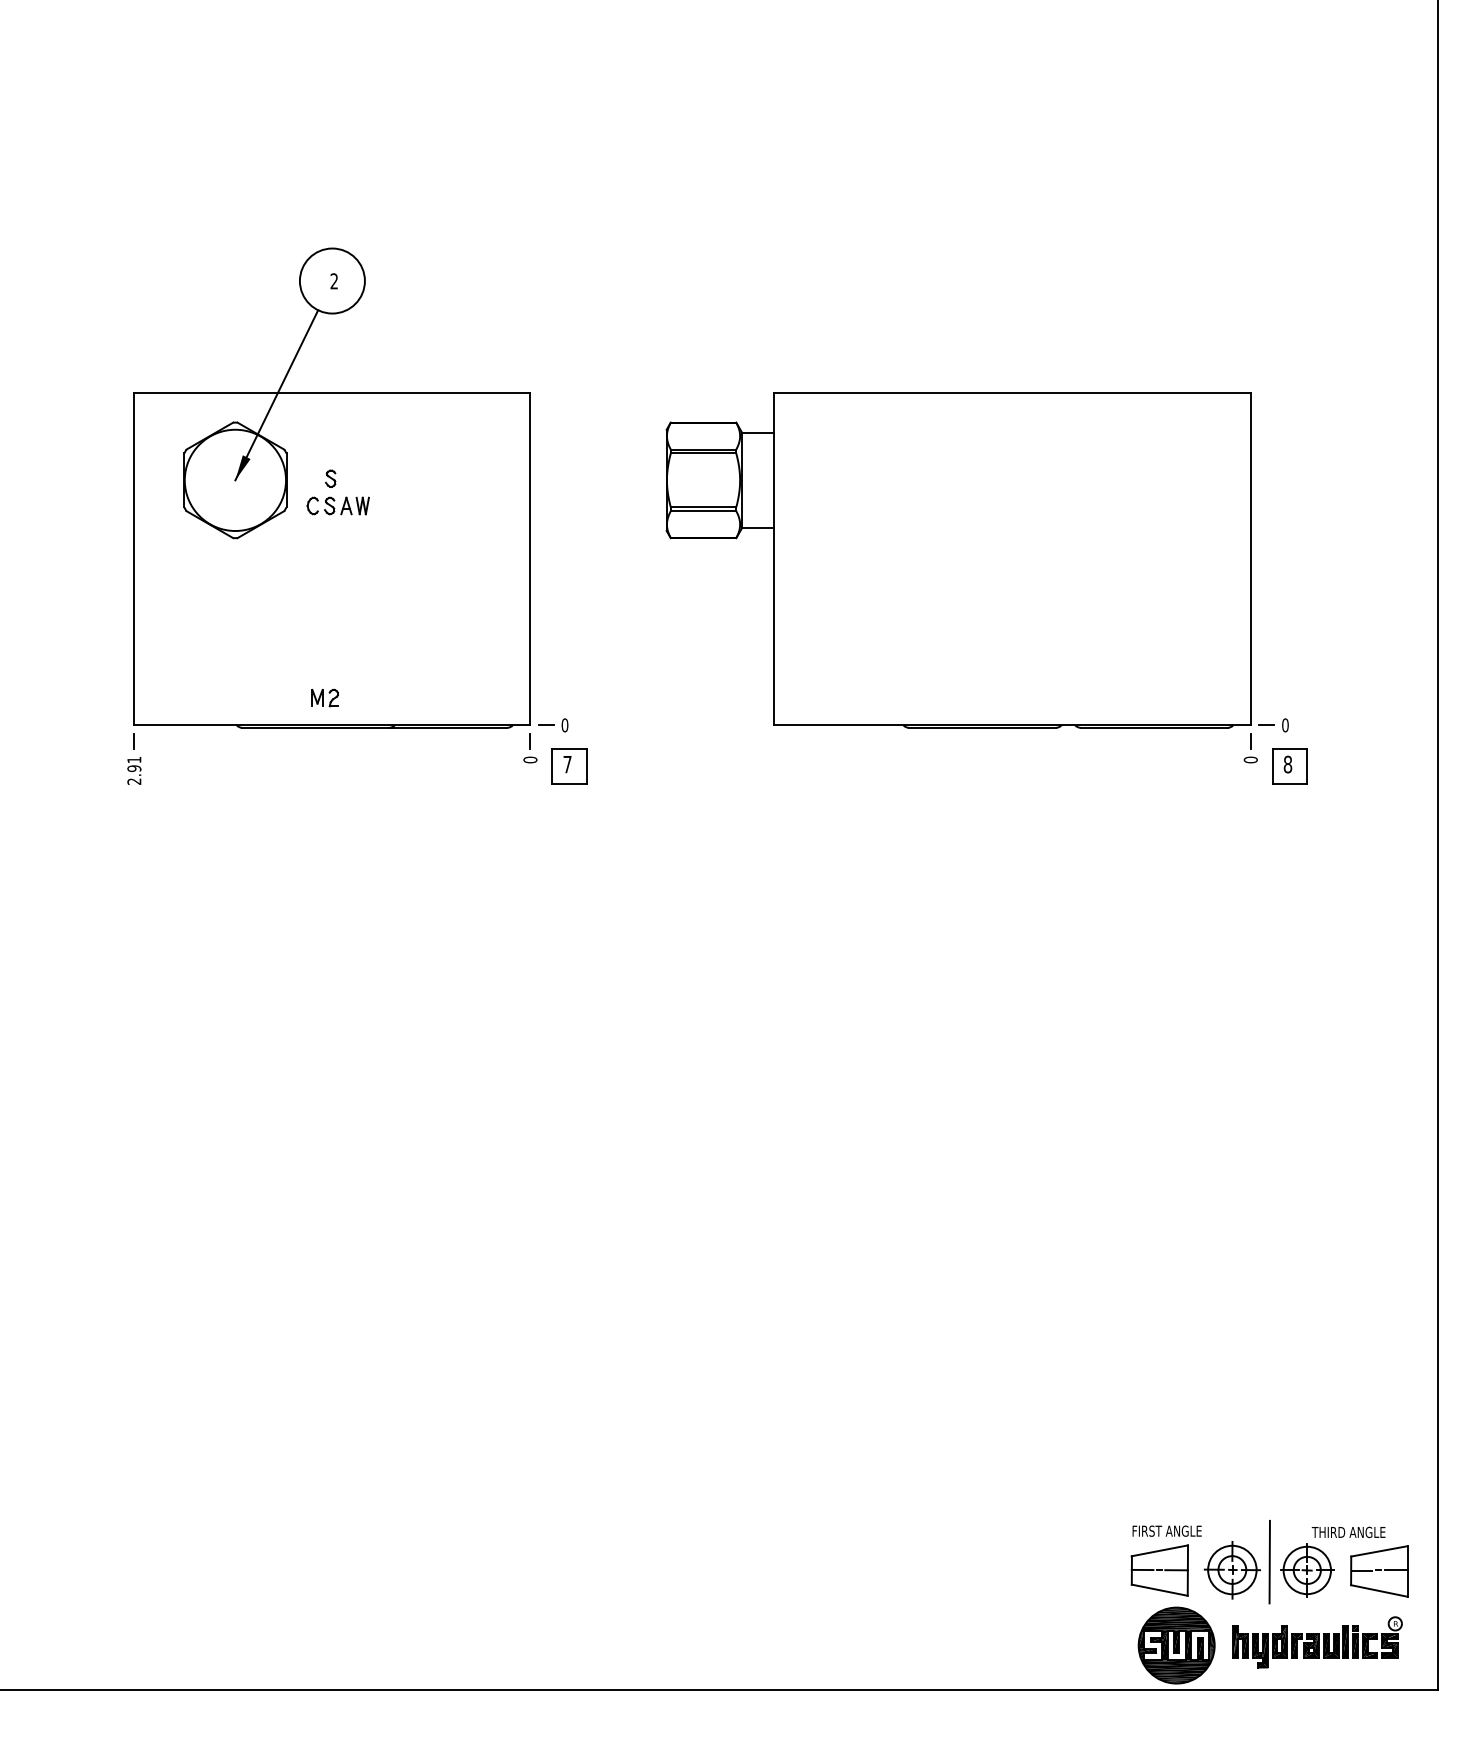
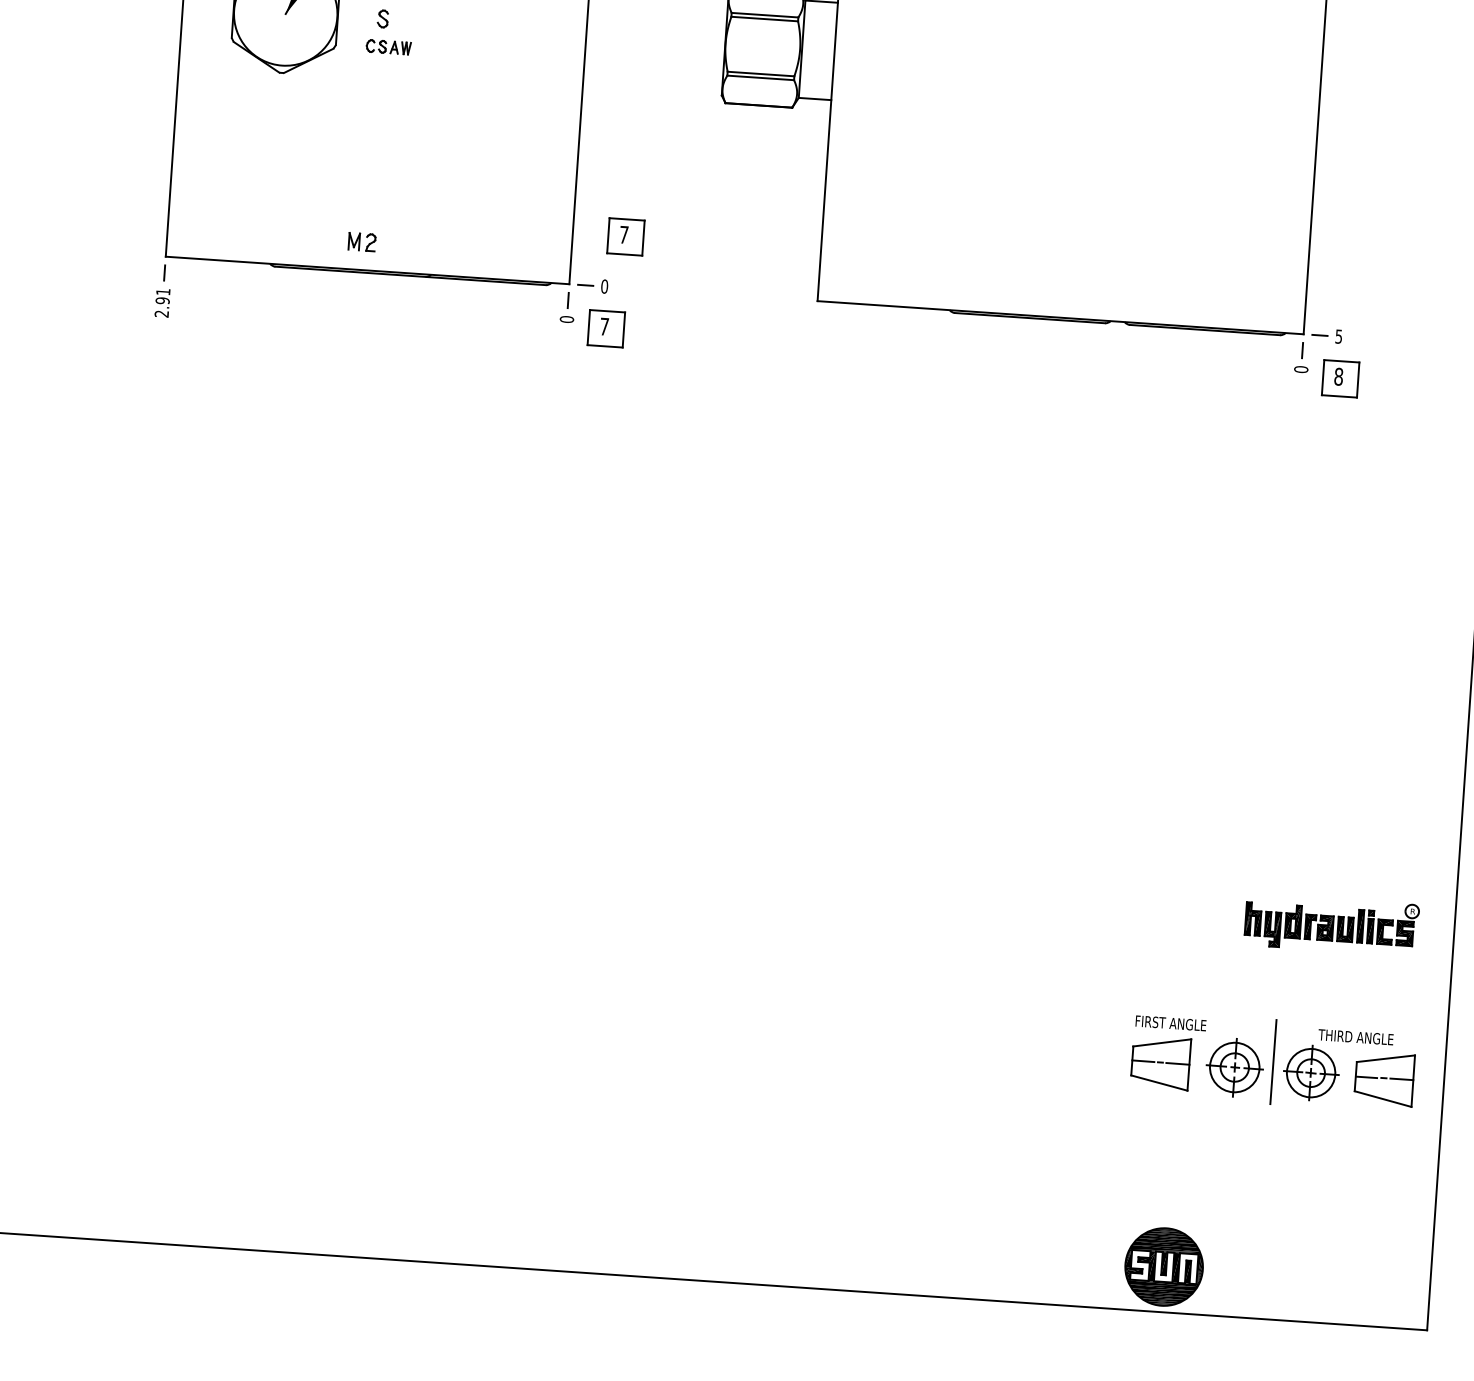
part: (337, 505) -> (388, 46), size x0.7
part: (582, 675) -> (625, 237), added
text: (1285, 725) -> (1338, 336), 0 -> 5
part: (1269, 1562) -> (1273, 1062), moved
part: (1317, 1642) -> (1331, 925), moved

